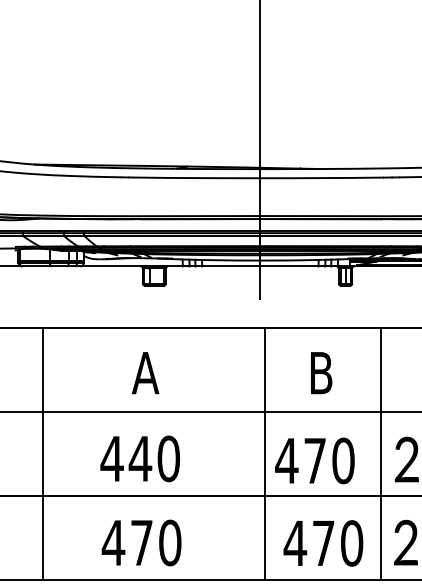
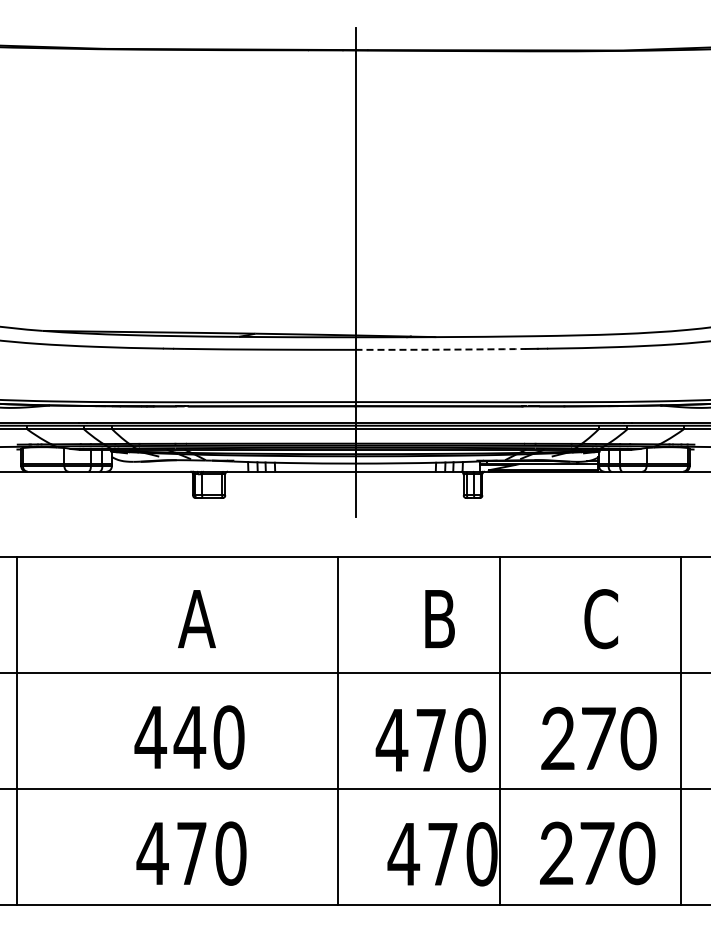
arc: (321, 177) -> (440, 349), solid -> dashed
line: (43, 453) -> (16, 730), moved
line: (264, 453) -> (337, 730), moved
line: (380, 453) -> (499, 730), moved

